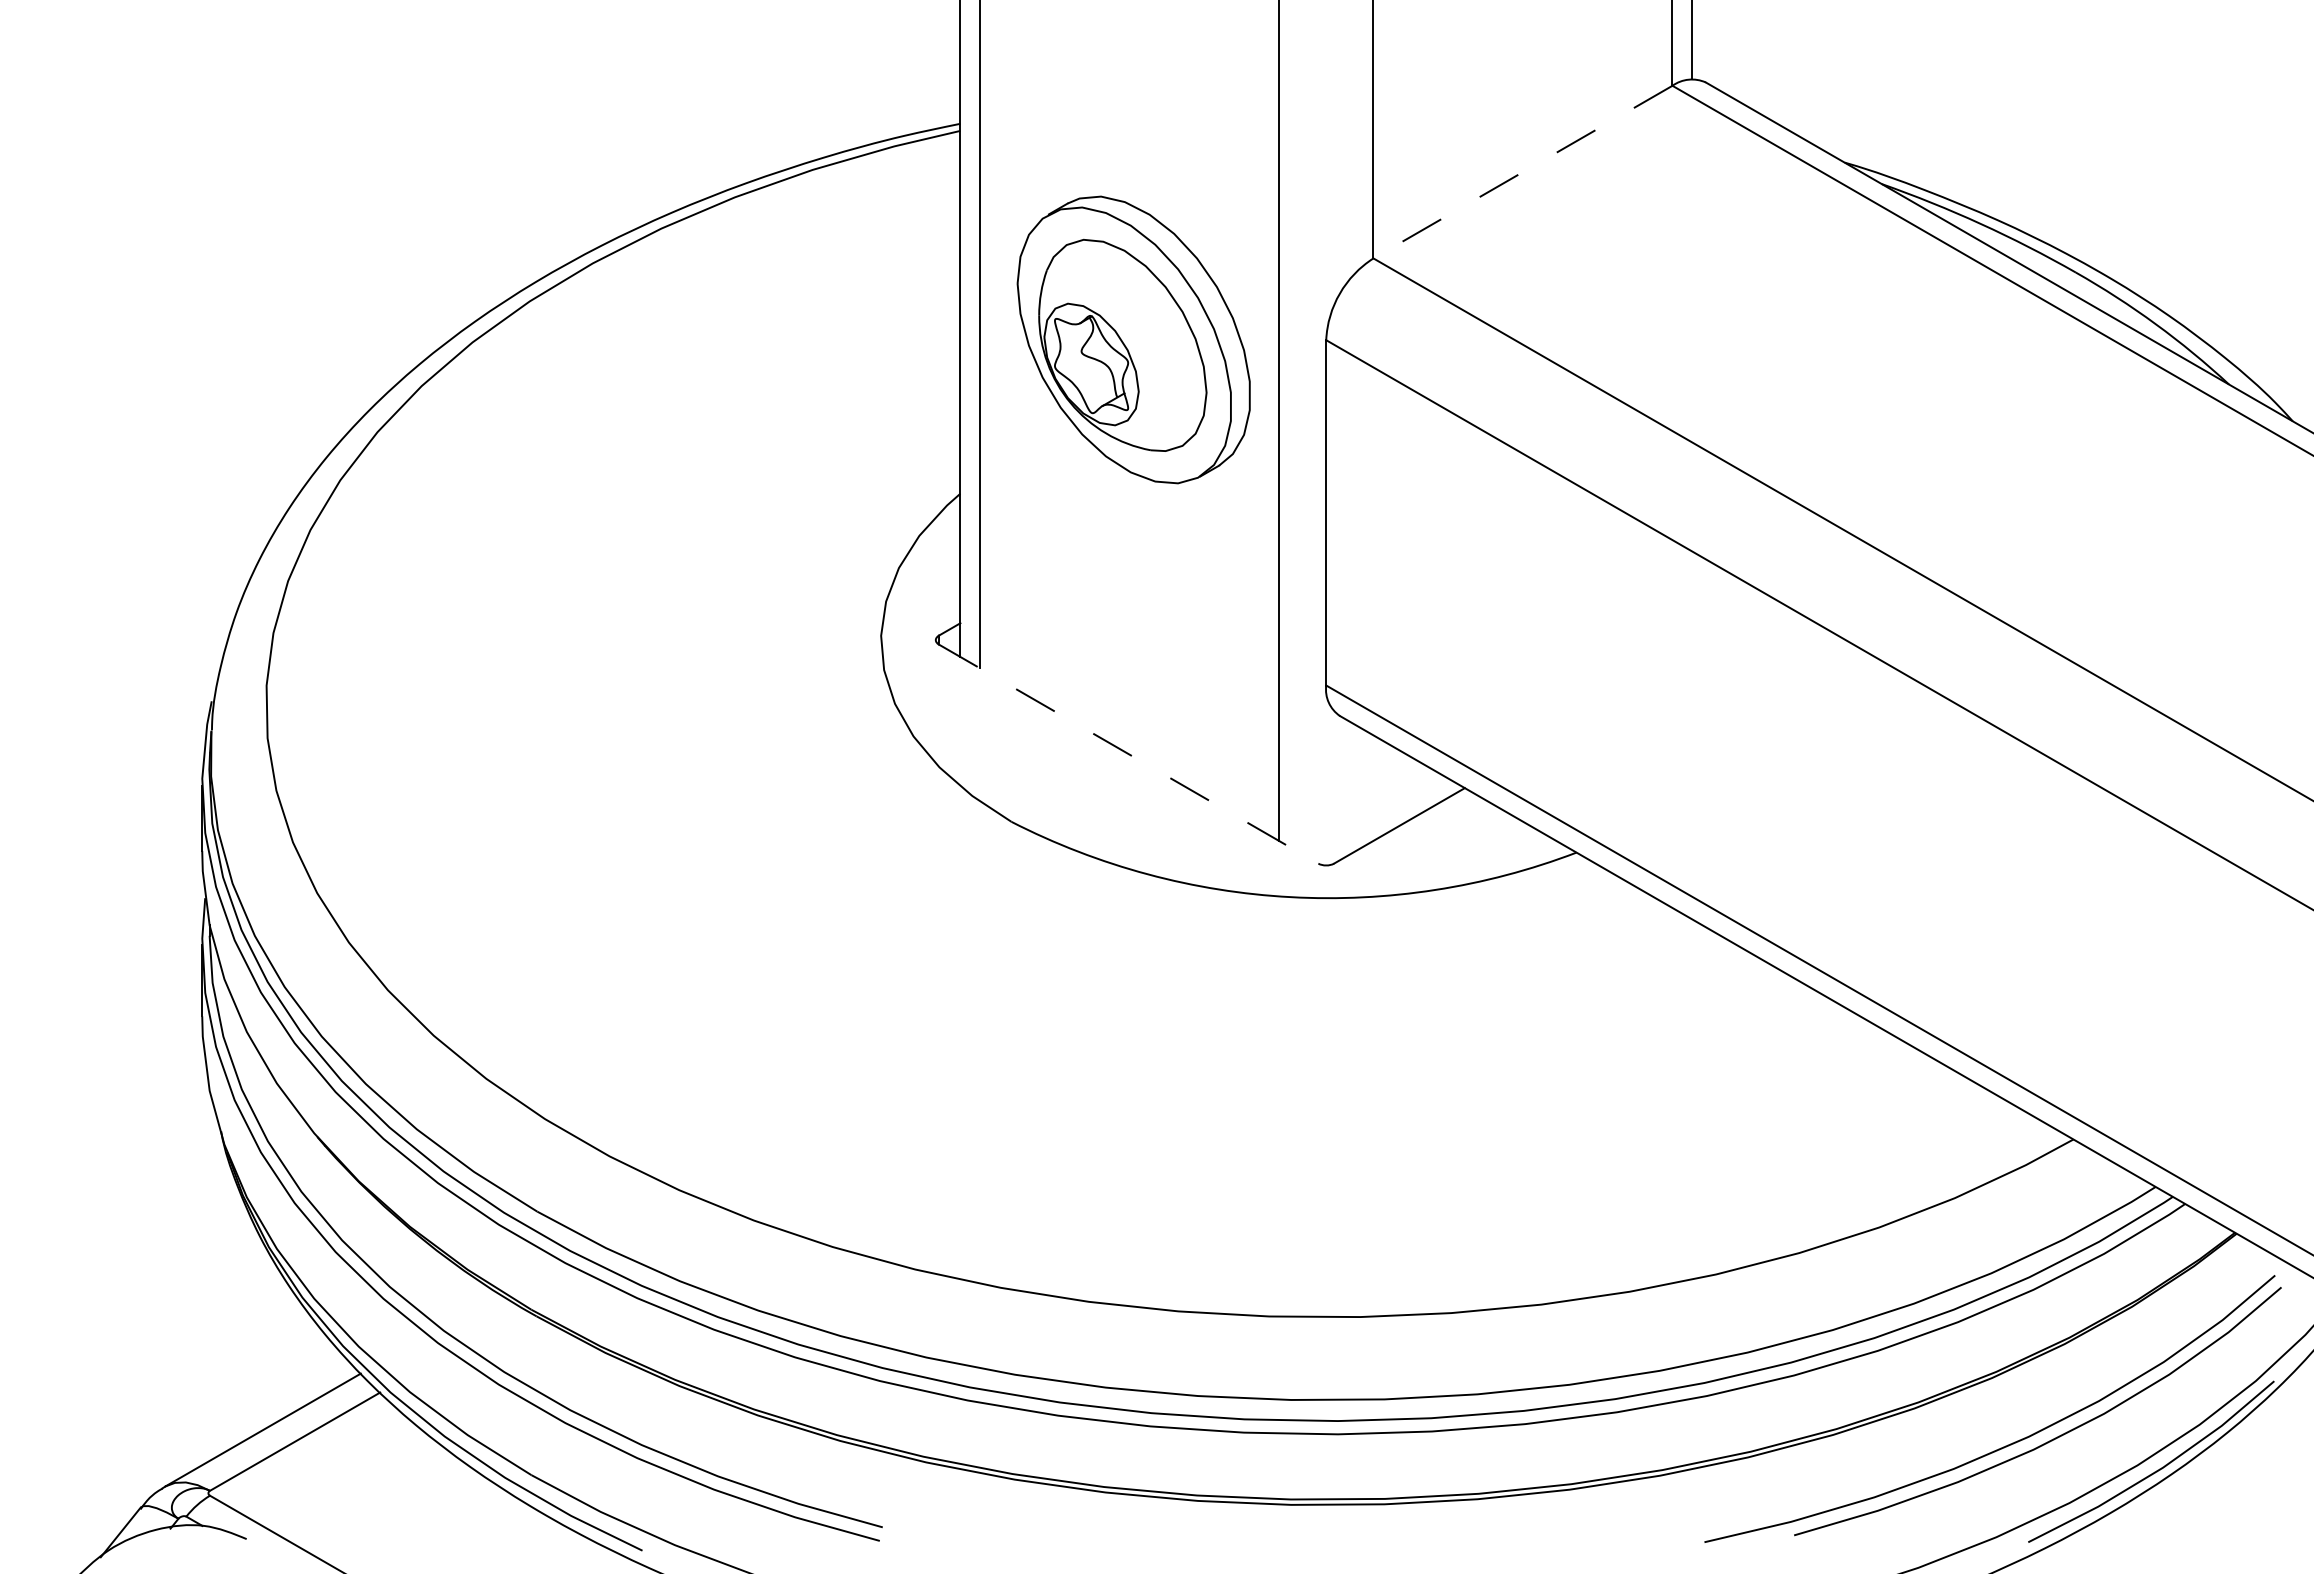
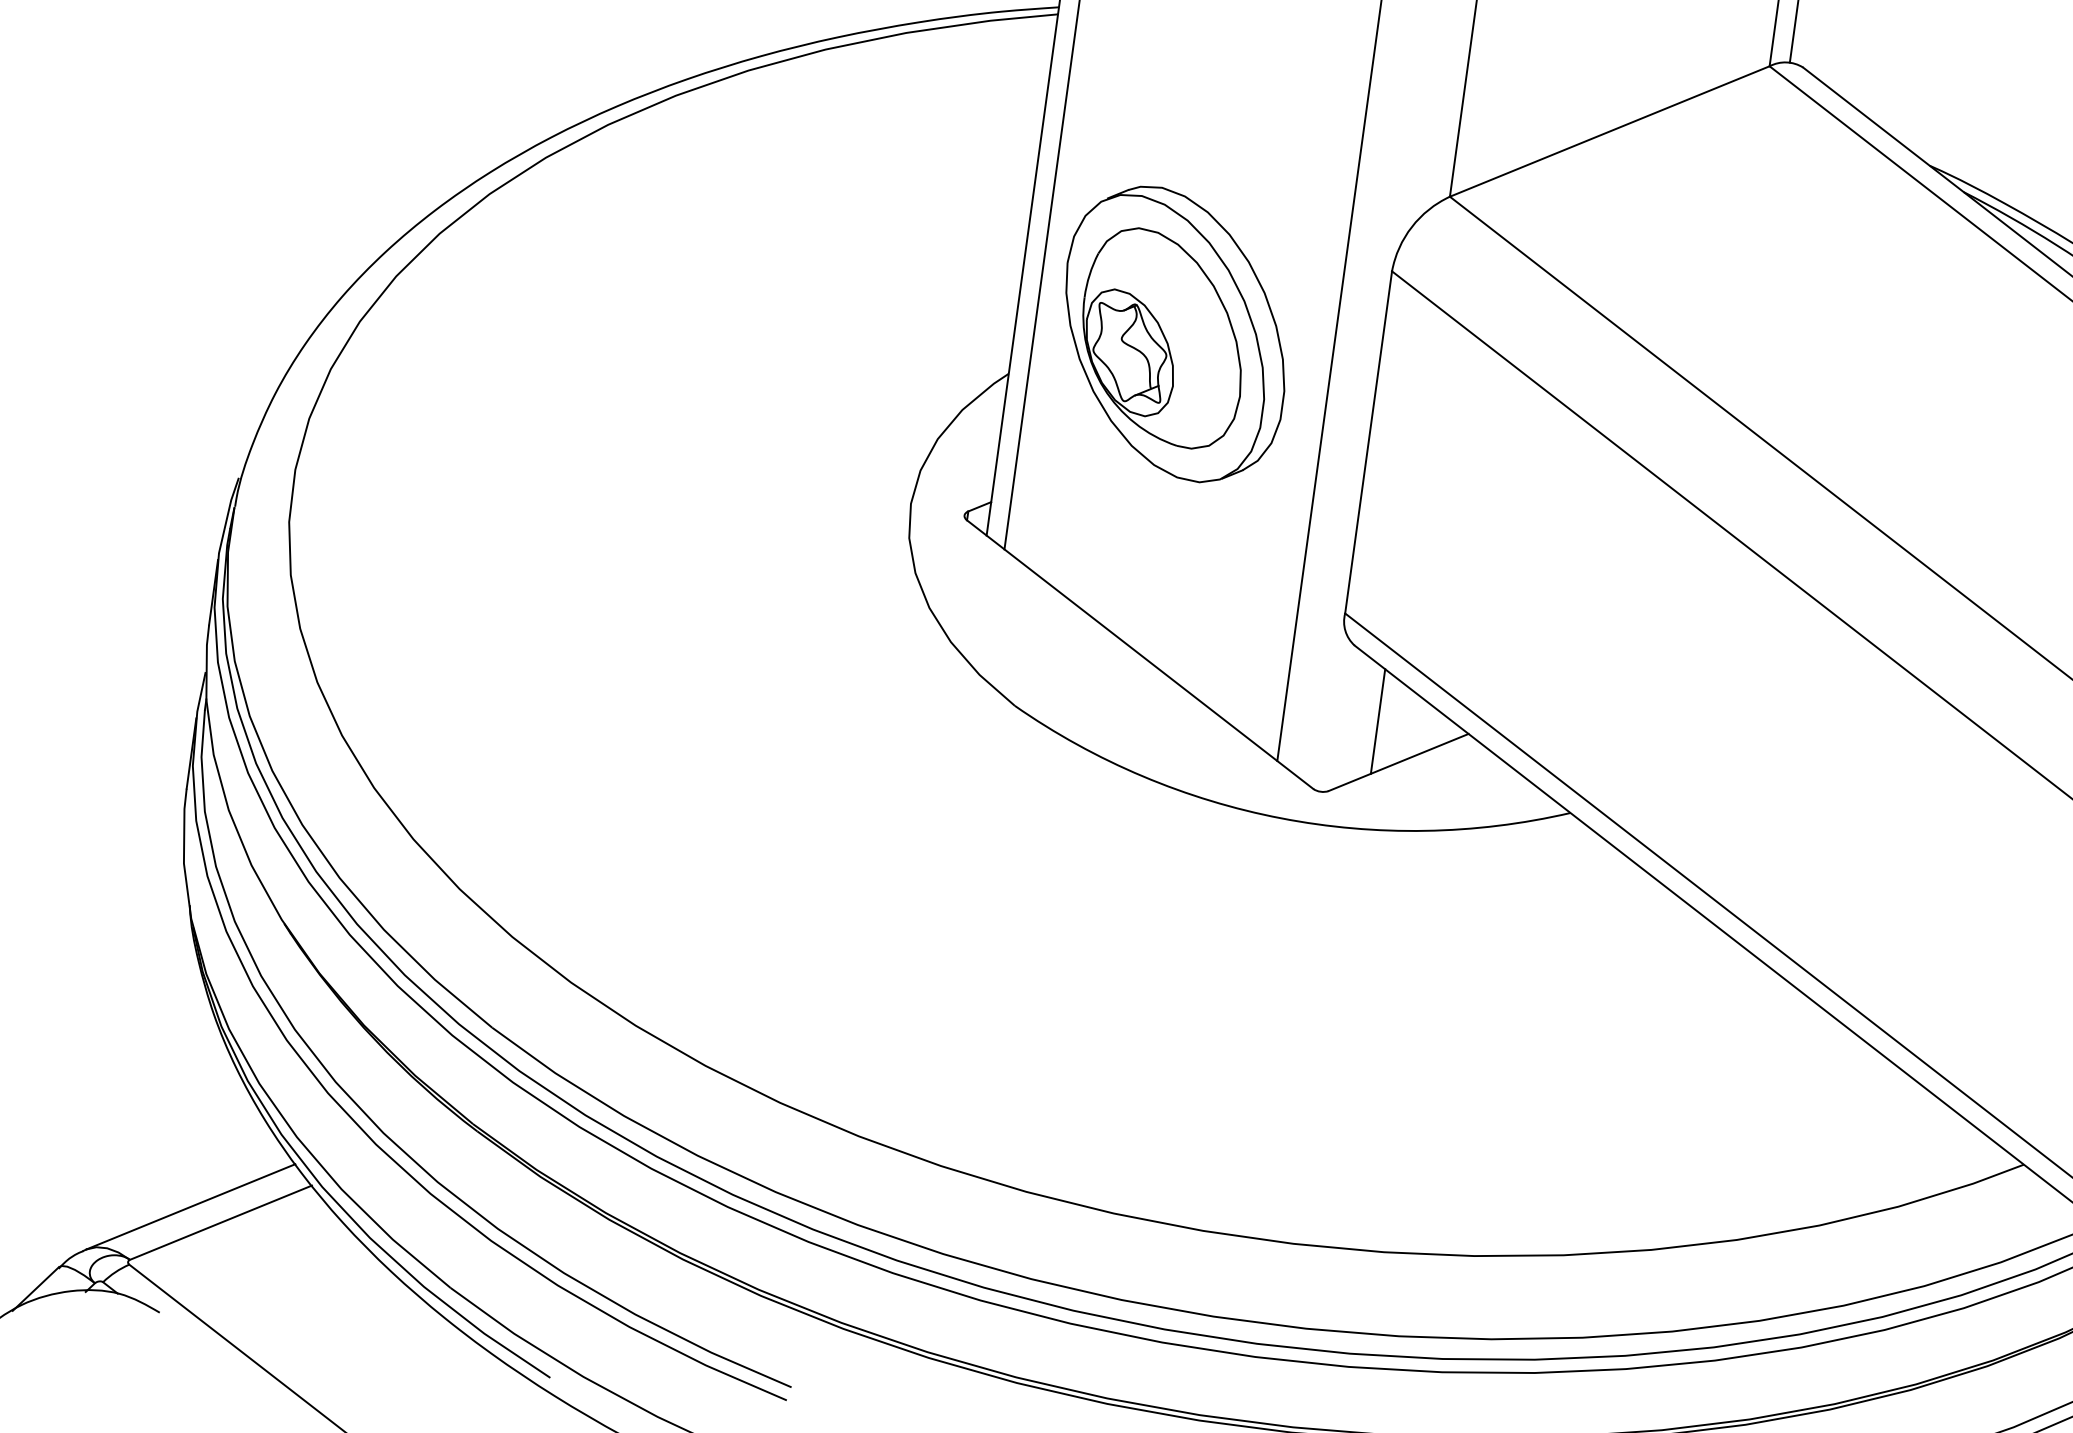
line: (1522, 172) -> (1609, 131), dashed -> solid
part: (1133, 339) -> (1174, 333), moved
line: (1128, 754) -> (1139, 654), dashed -> solid
line: (1373, 787) -> (1378, 720), added

